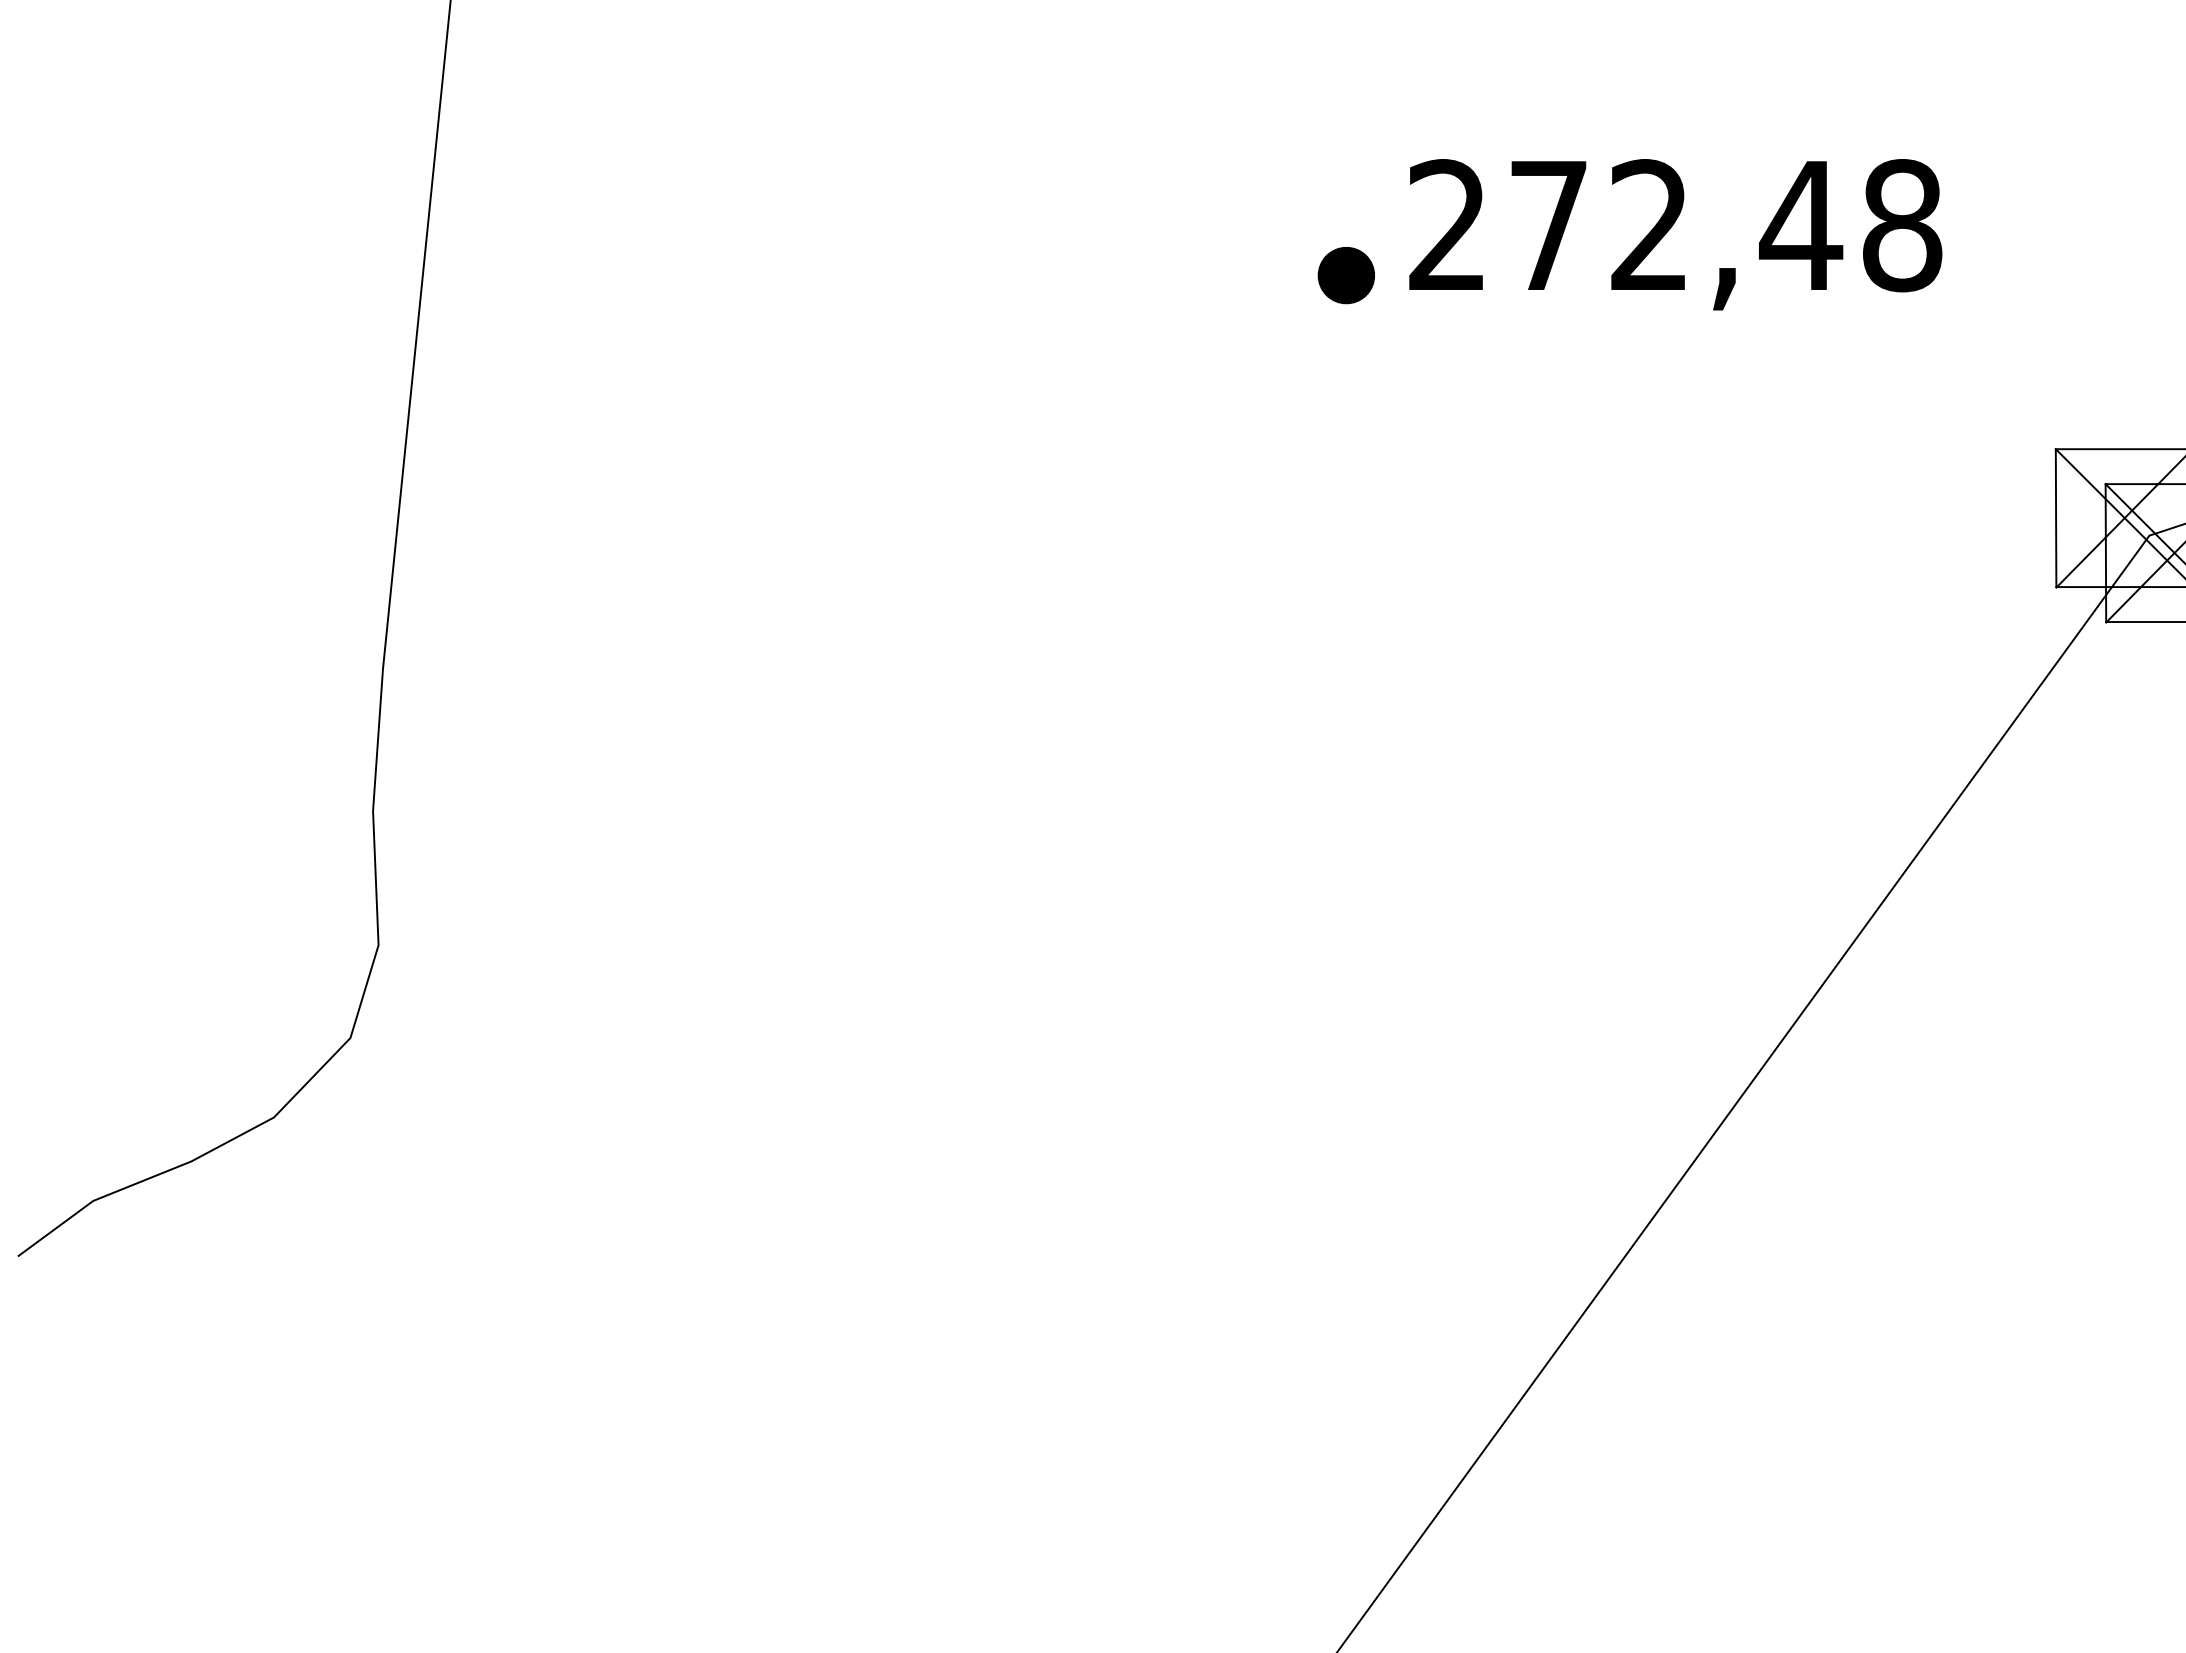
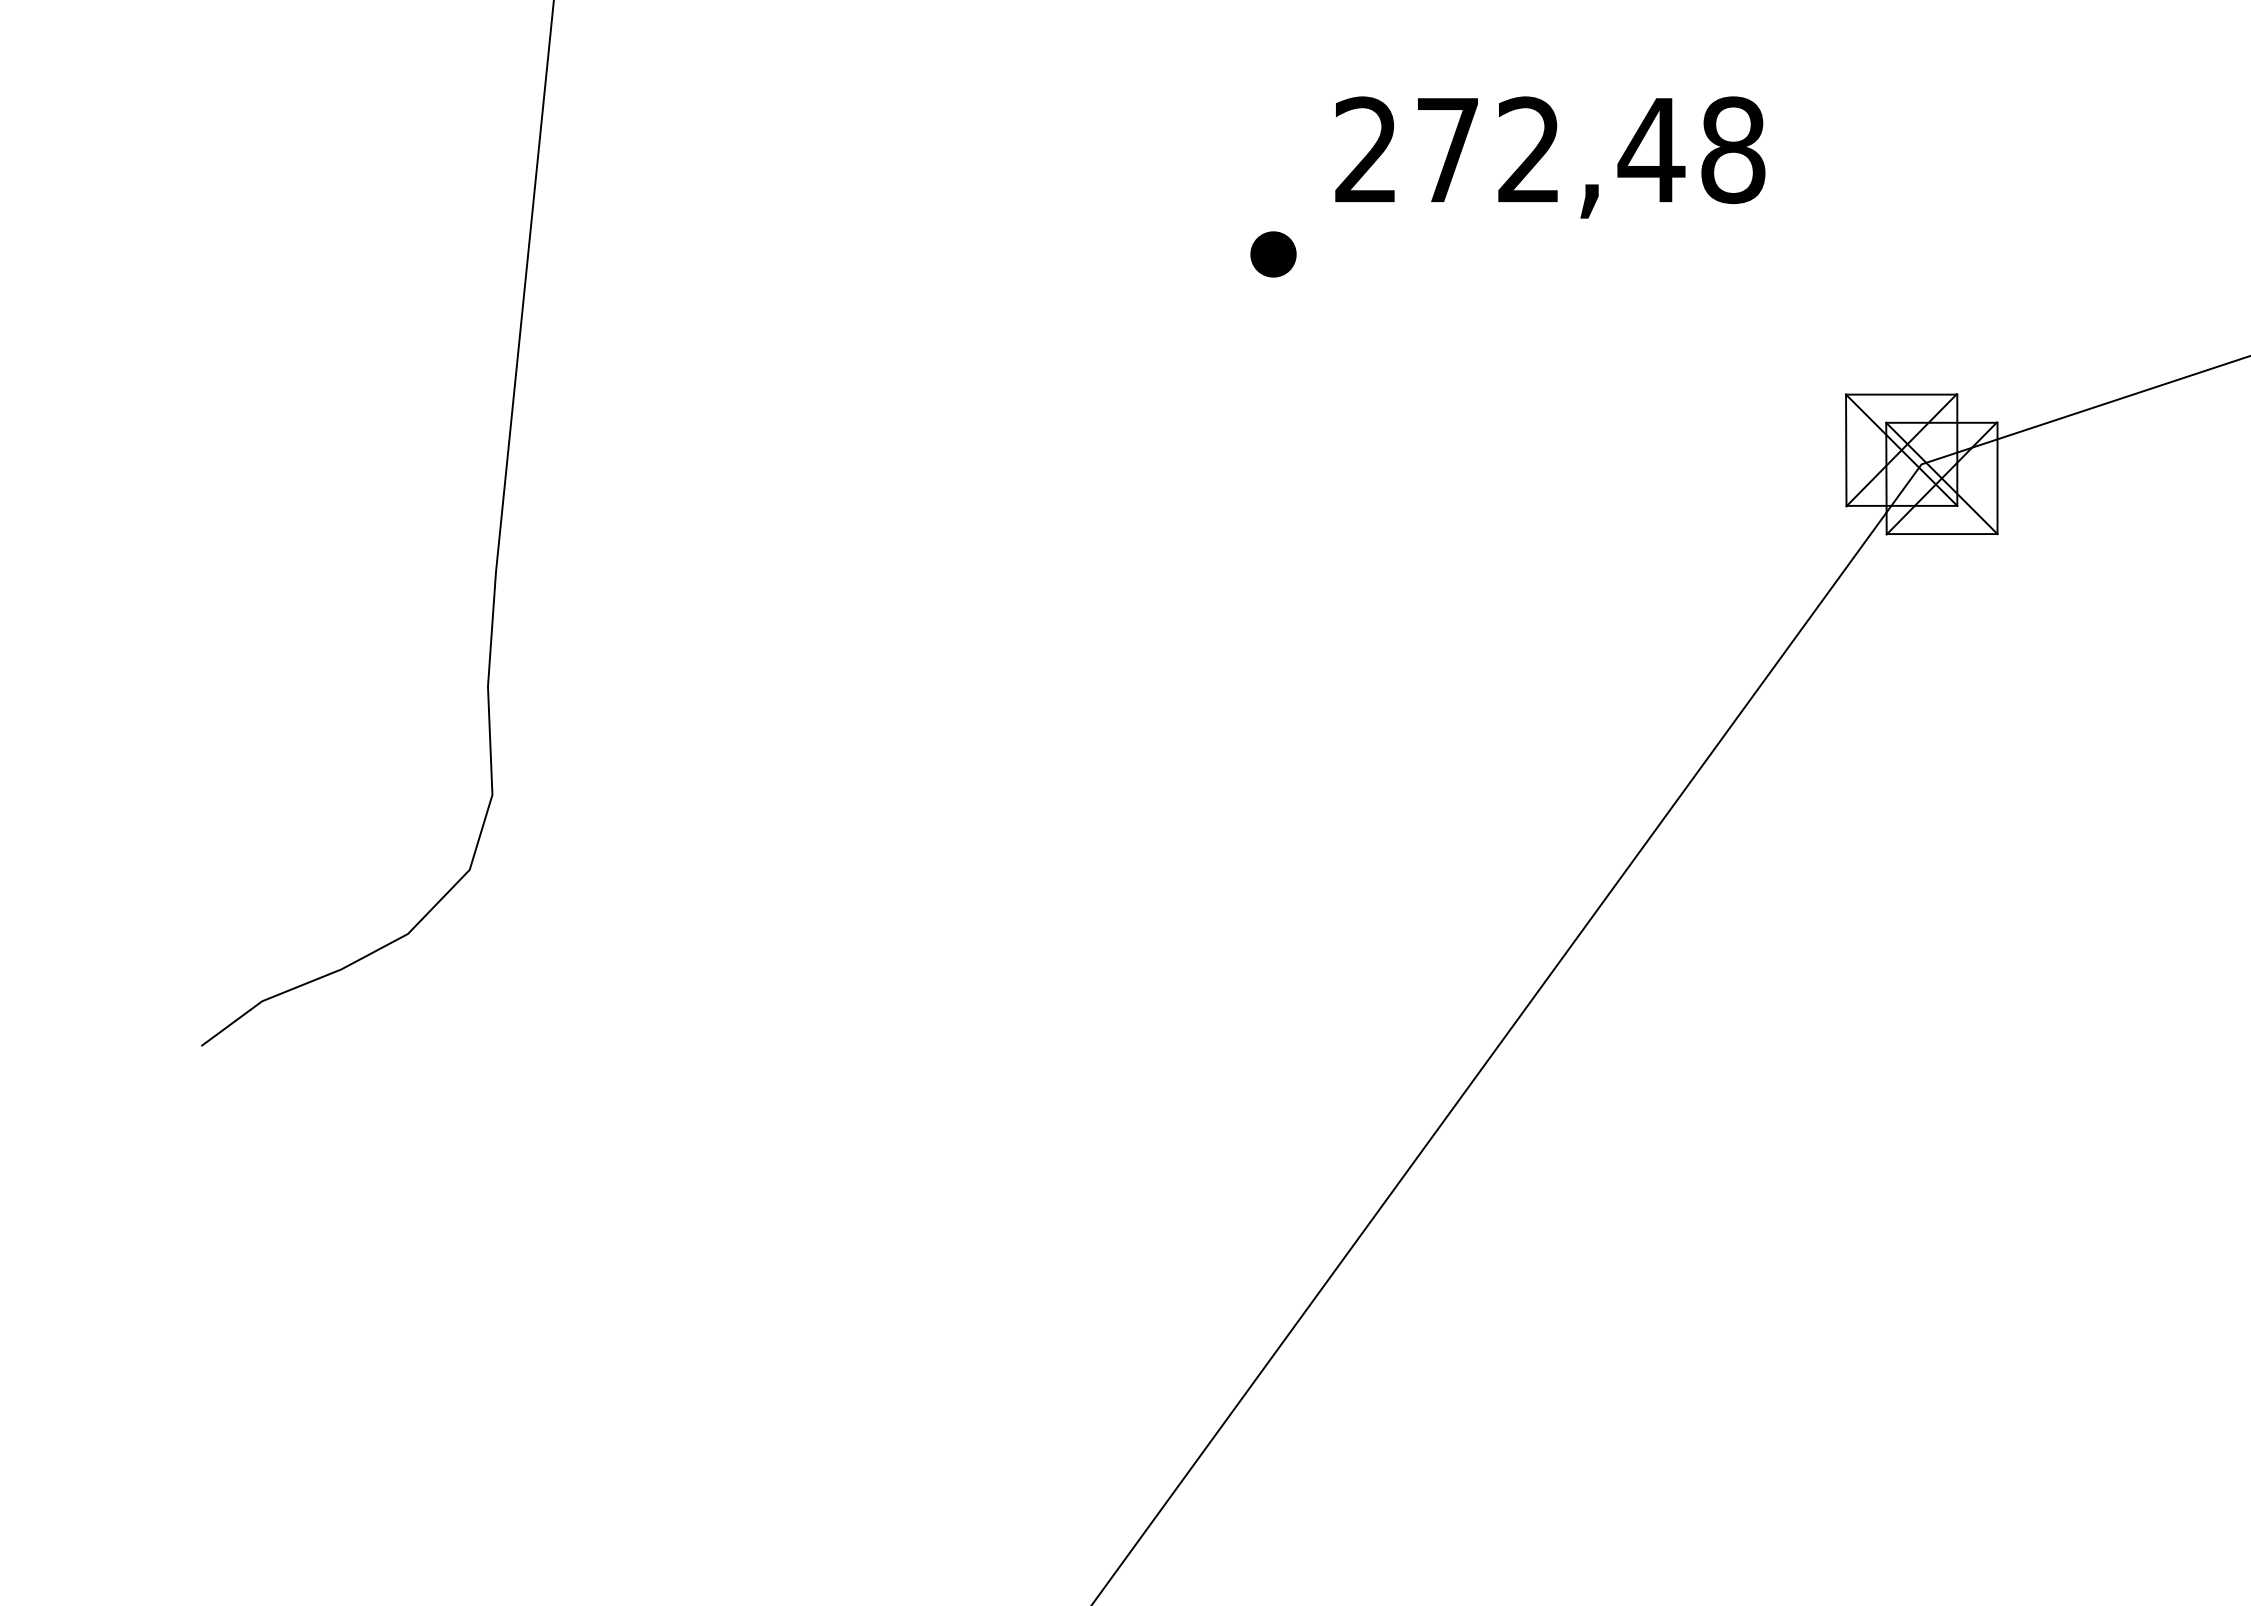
text: (1675, 234) -> (1550, 157), moved

